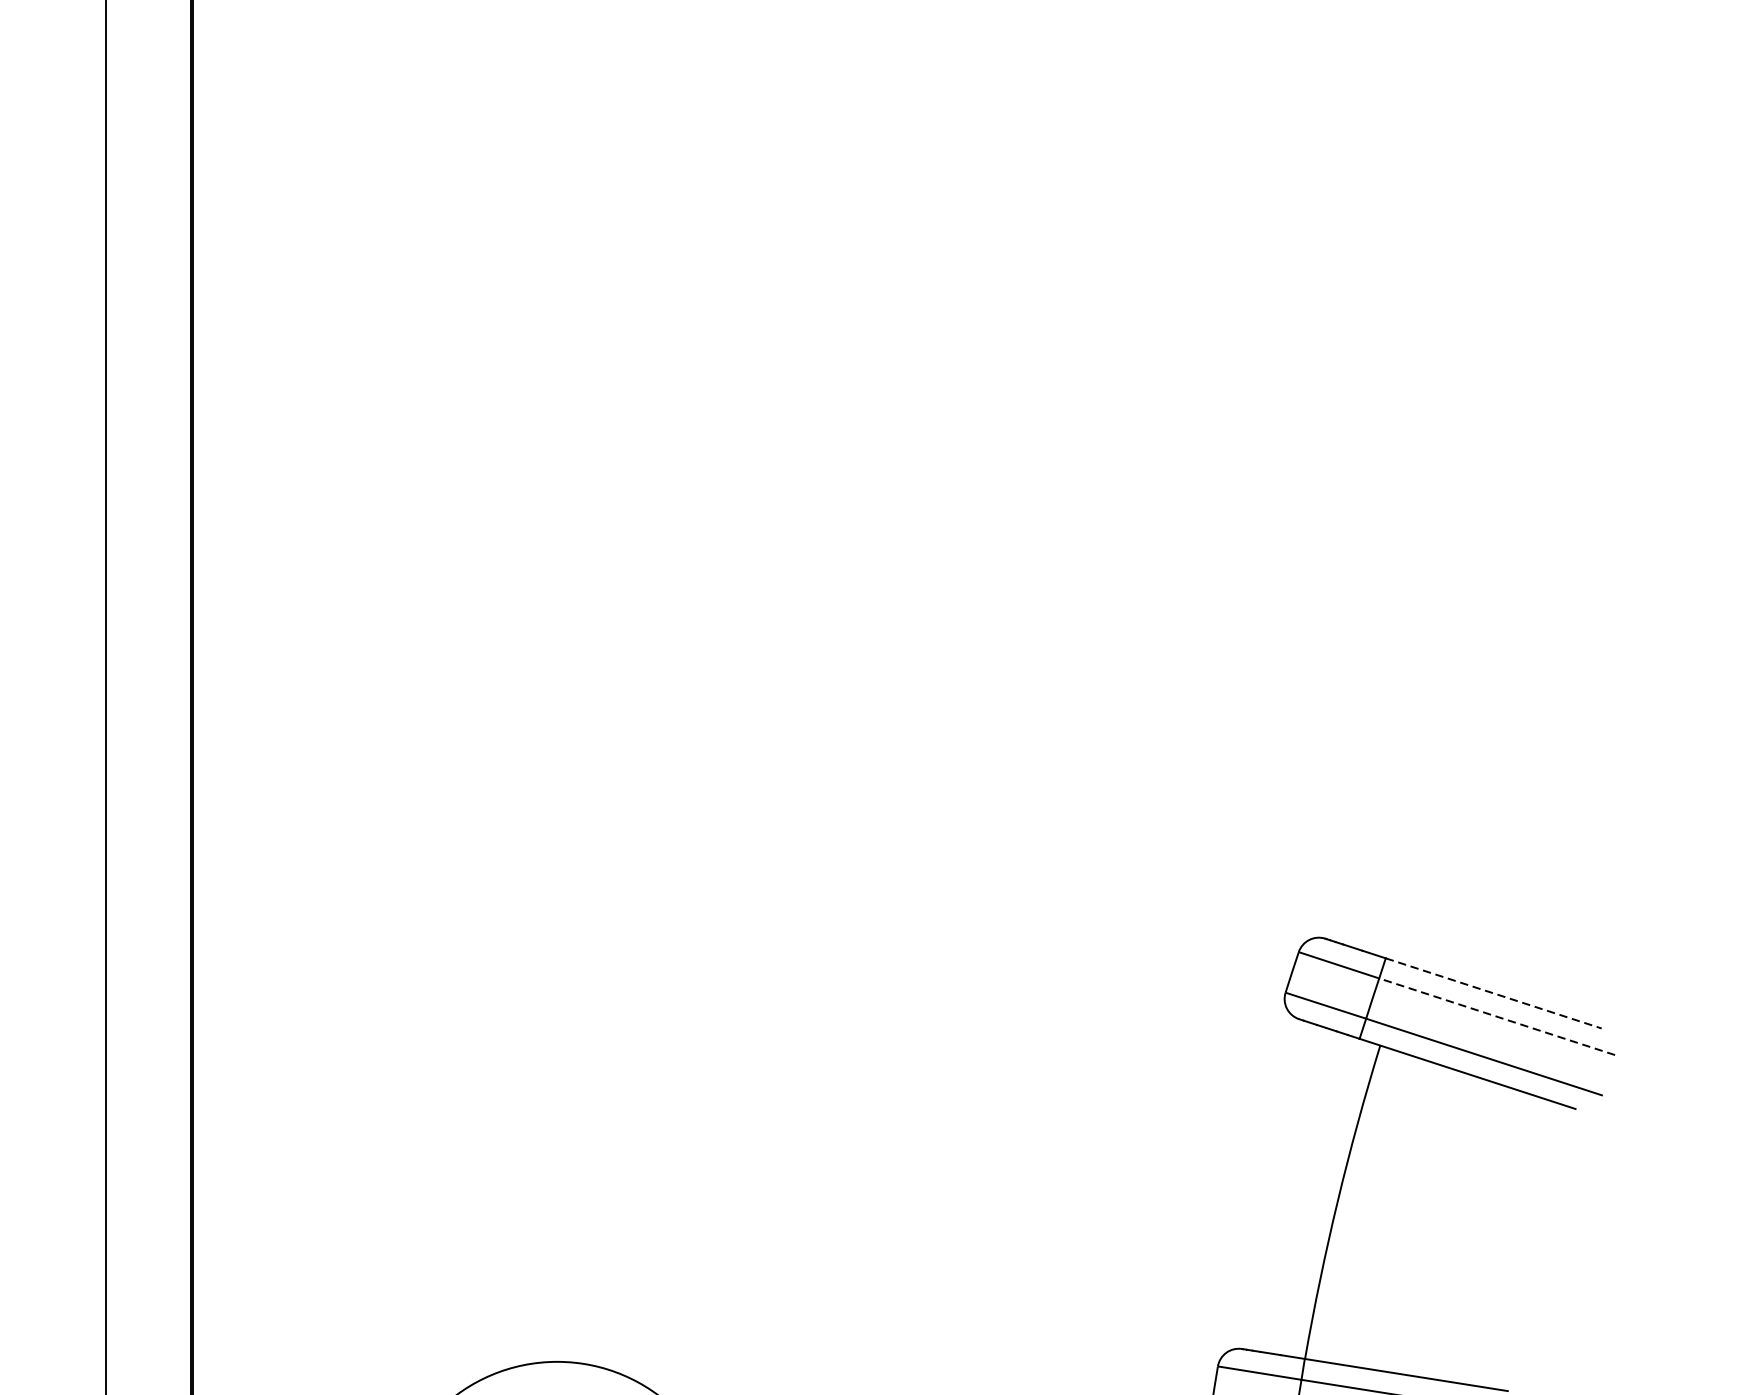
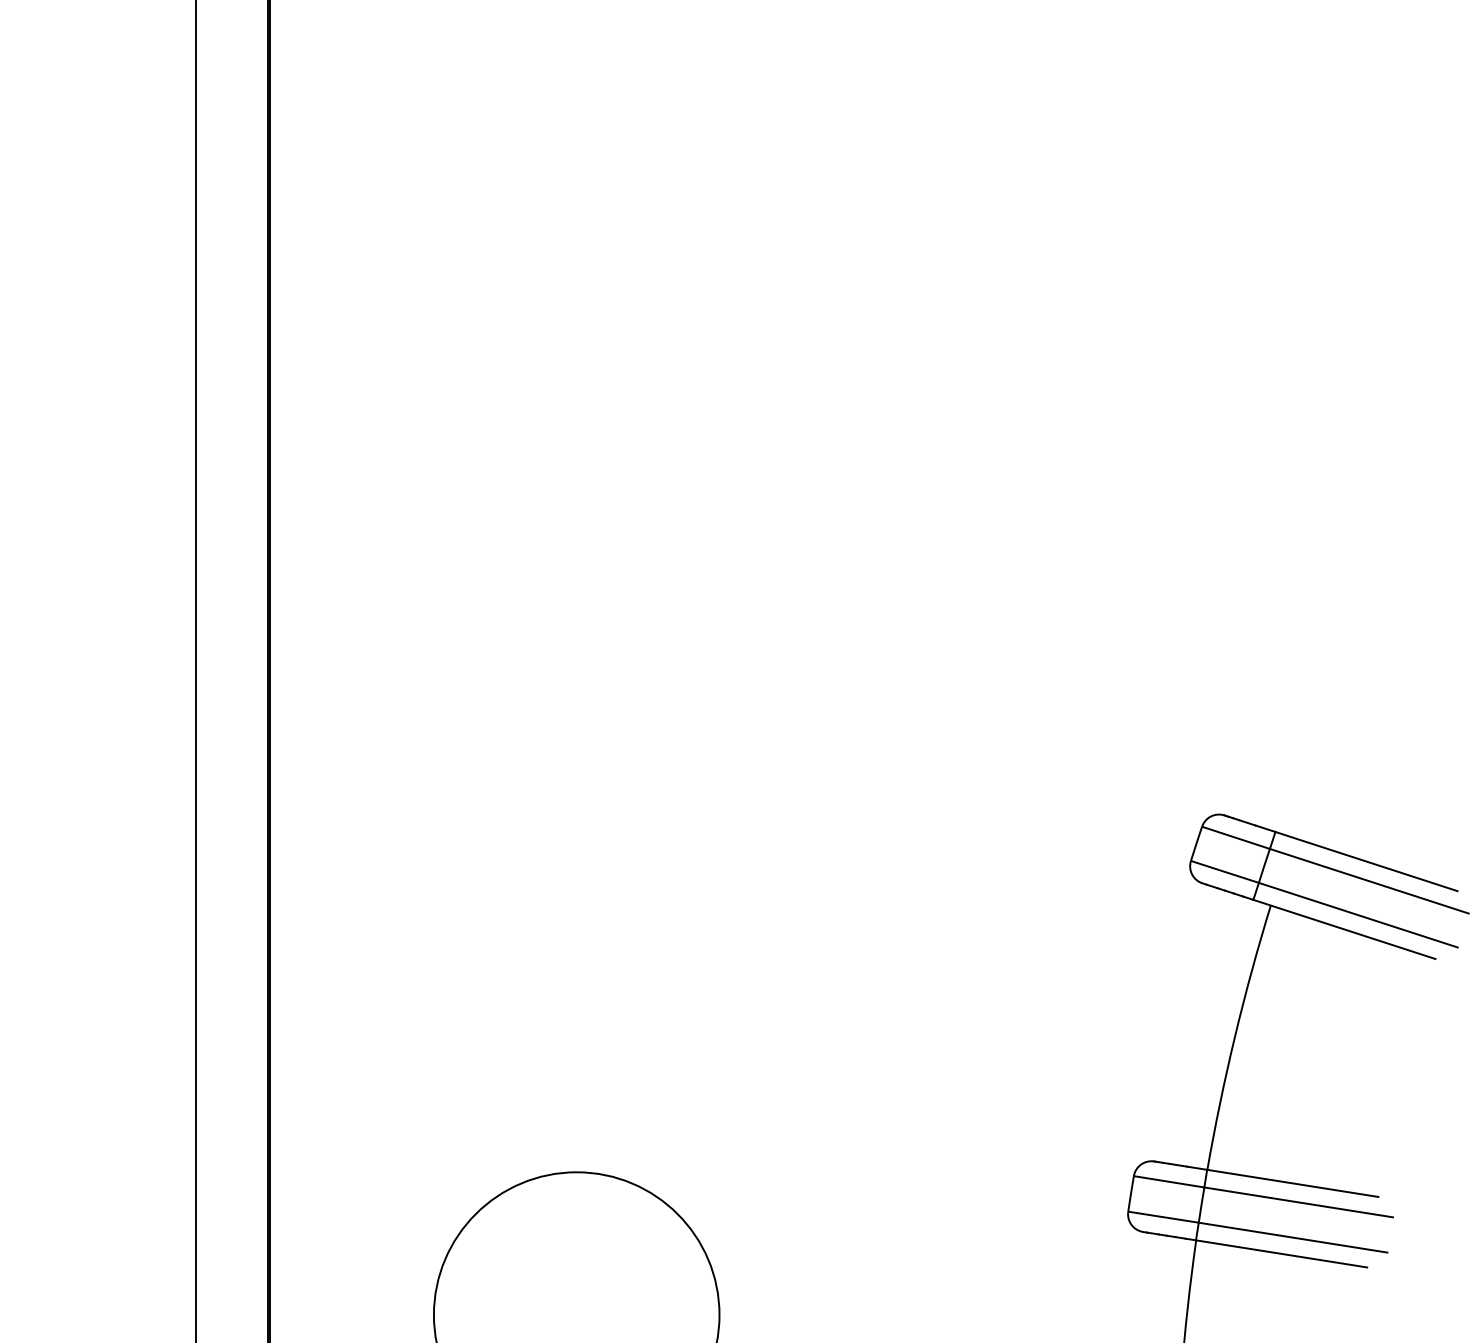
line: (1493, 993) -> (1366, 861), dashed -> solid
line: (1497, 1017) -> (1369, 881), dashed -> solid

